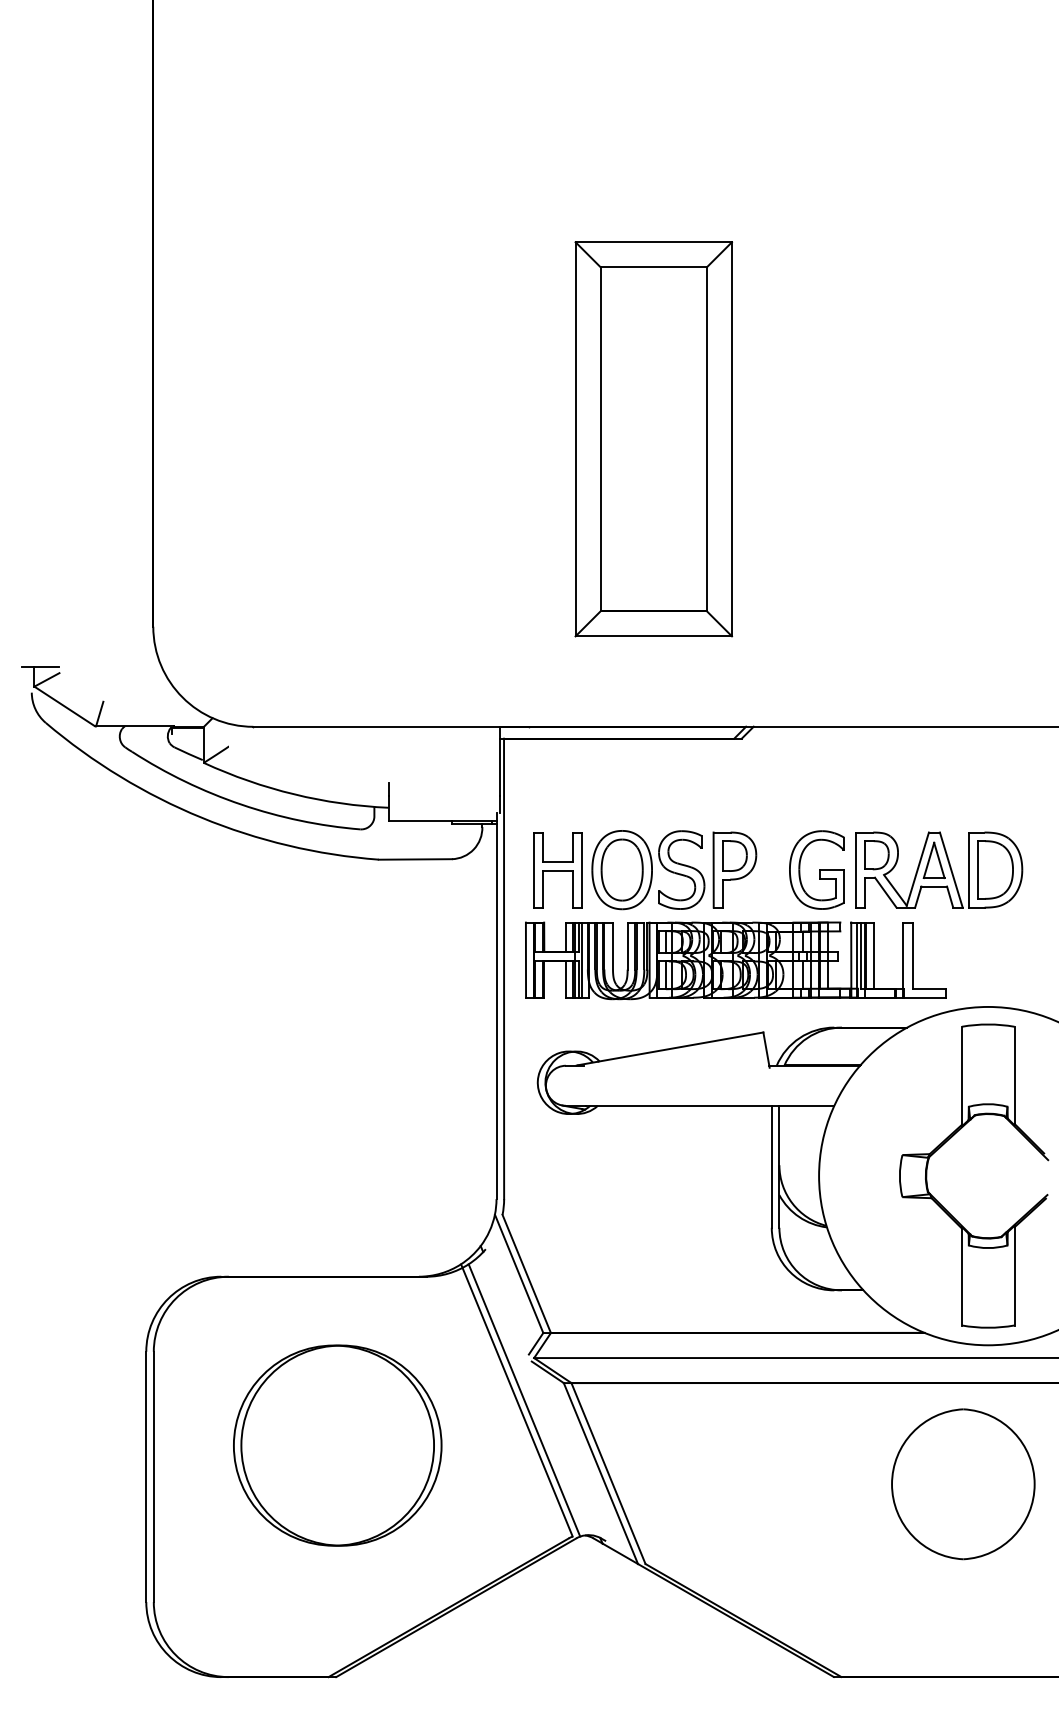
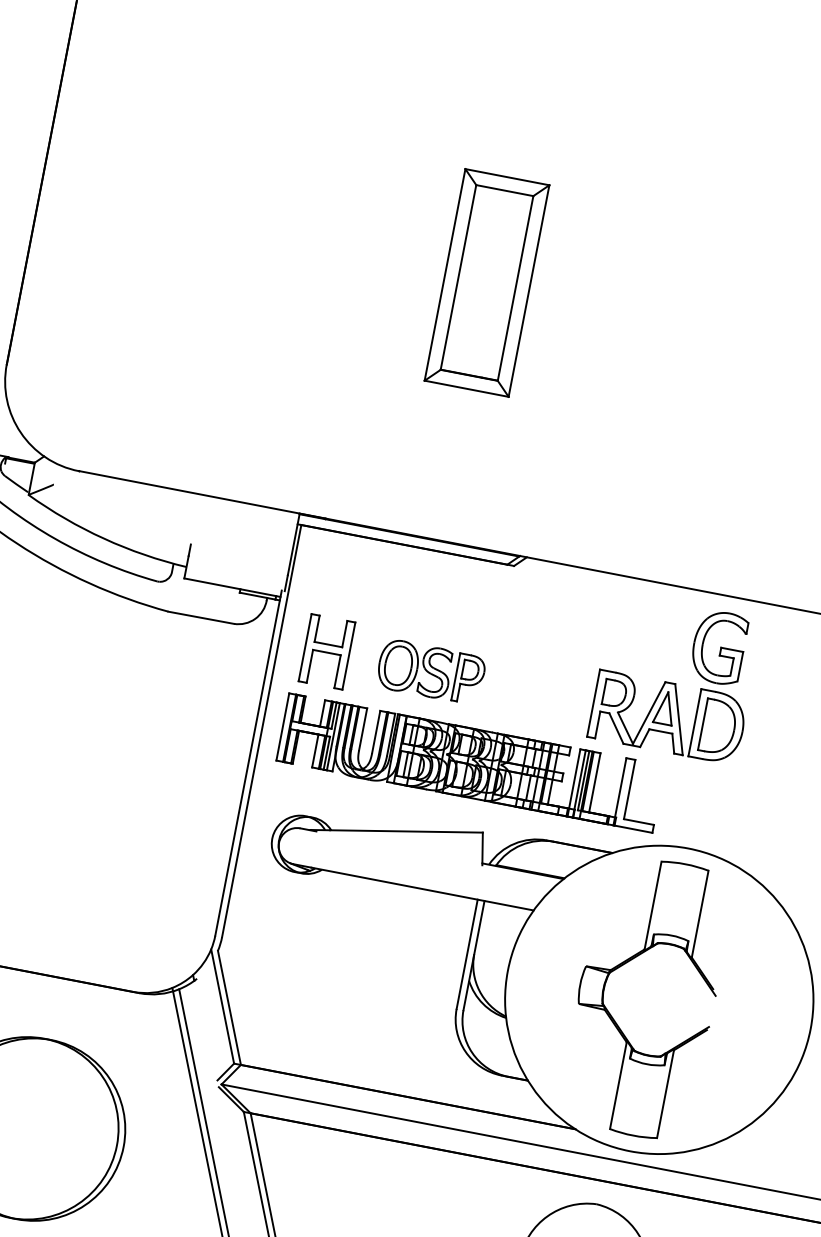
part: (653, 439) -> (486, 283), size x0.6
part: (816, 869) -> (718, 646), moved
part: (674, 870) -> (431, 672), size x0.7

